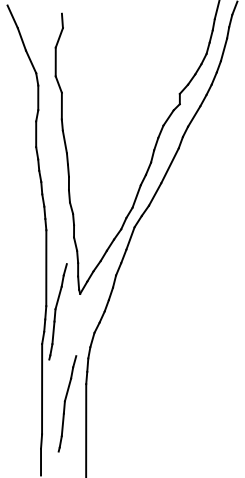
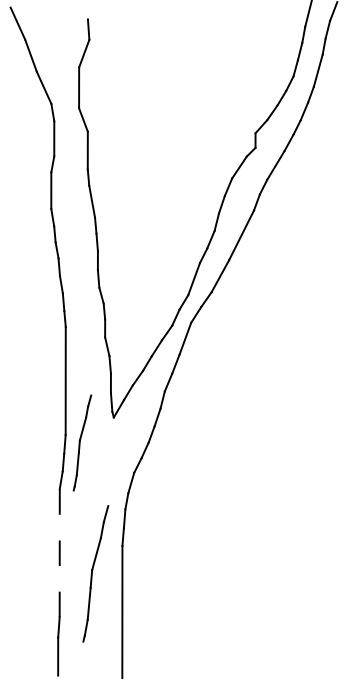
part: (58, 311) -> (82, 442), size x0.7
line: (41, 388) -> (59, 552), solid -> dashed

